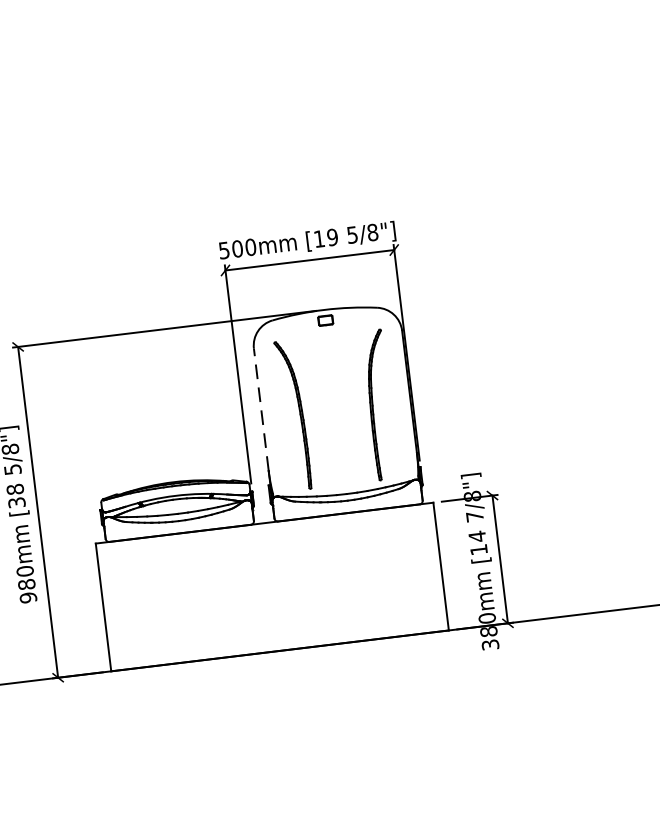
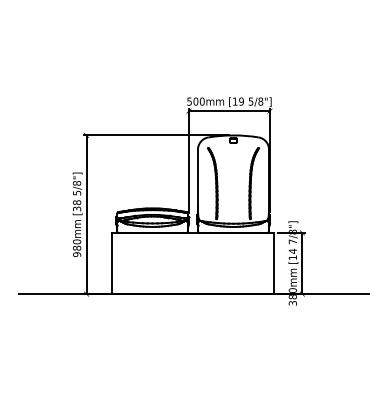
line: (260, 408) -> (197, 178), dashed -> solid

